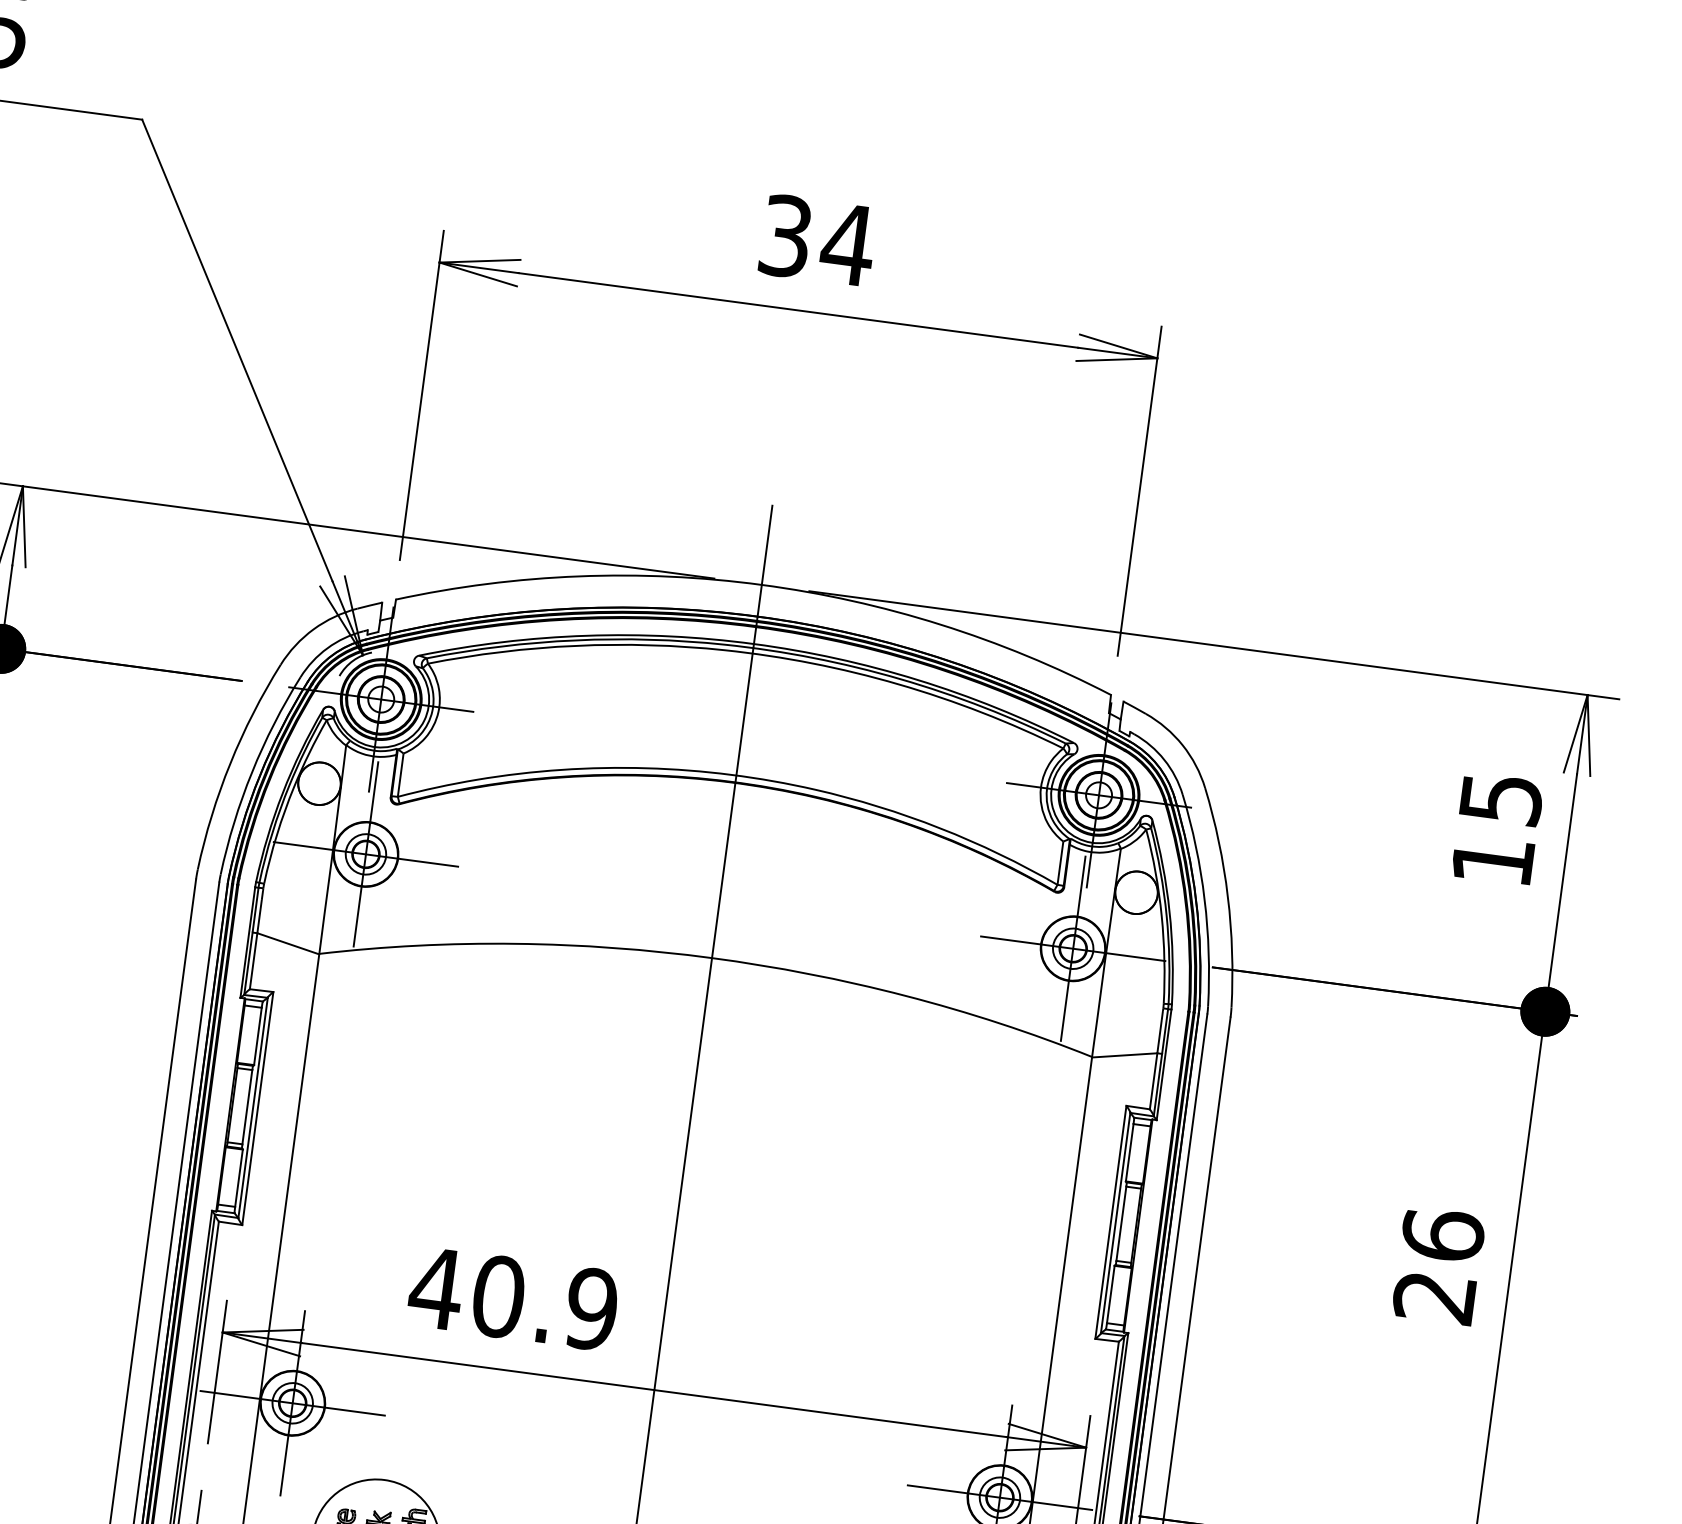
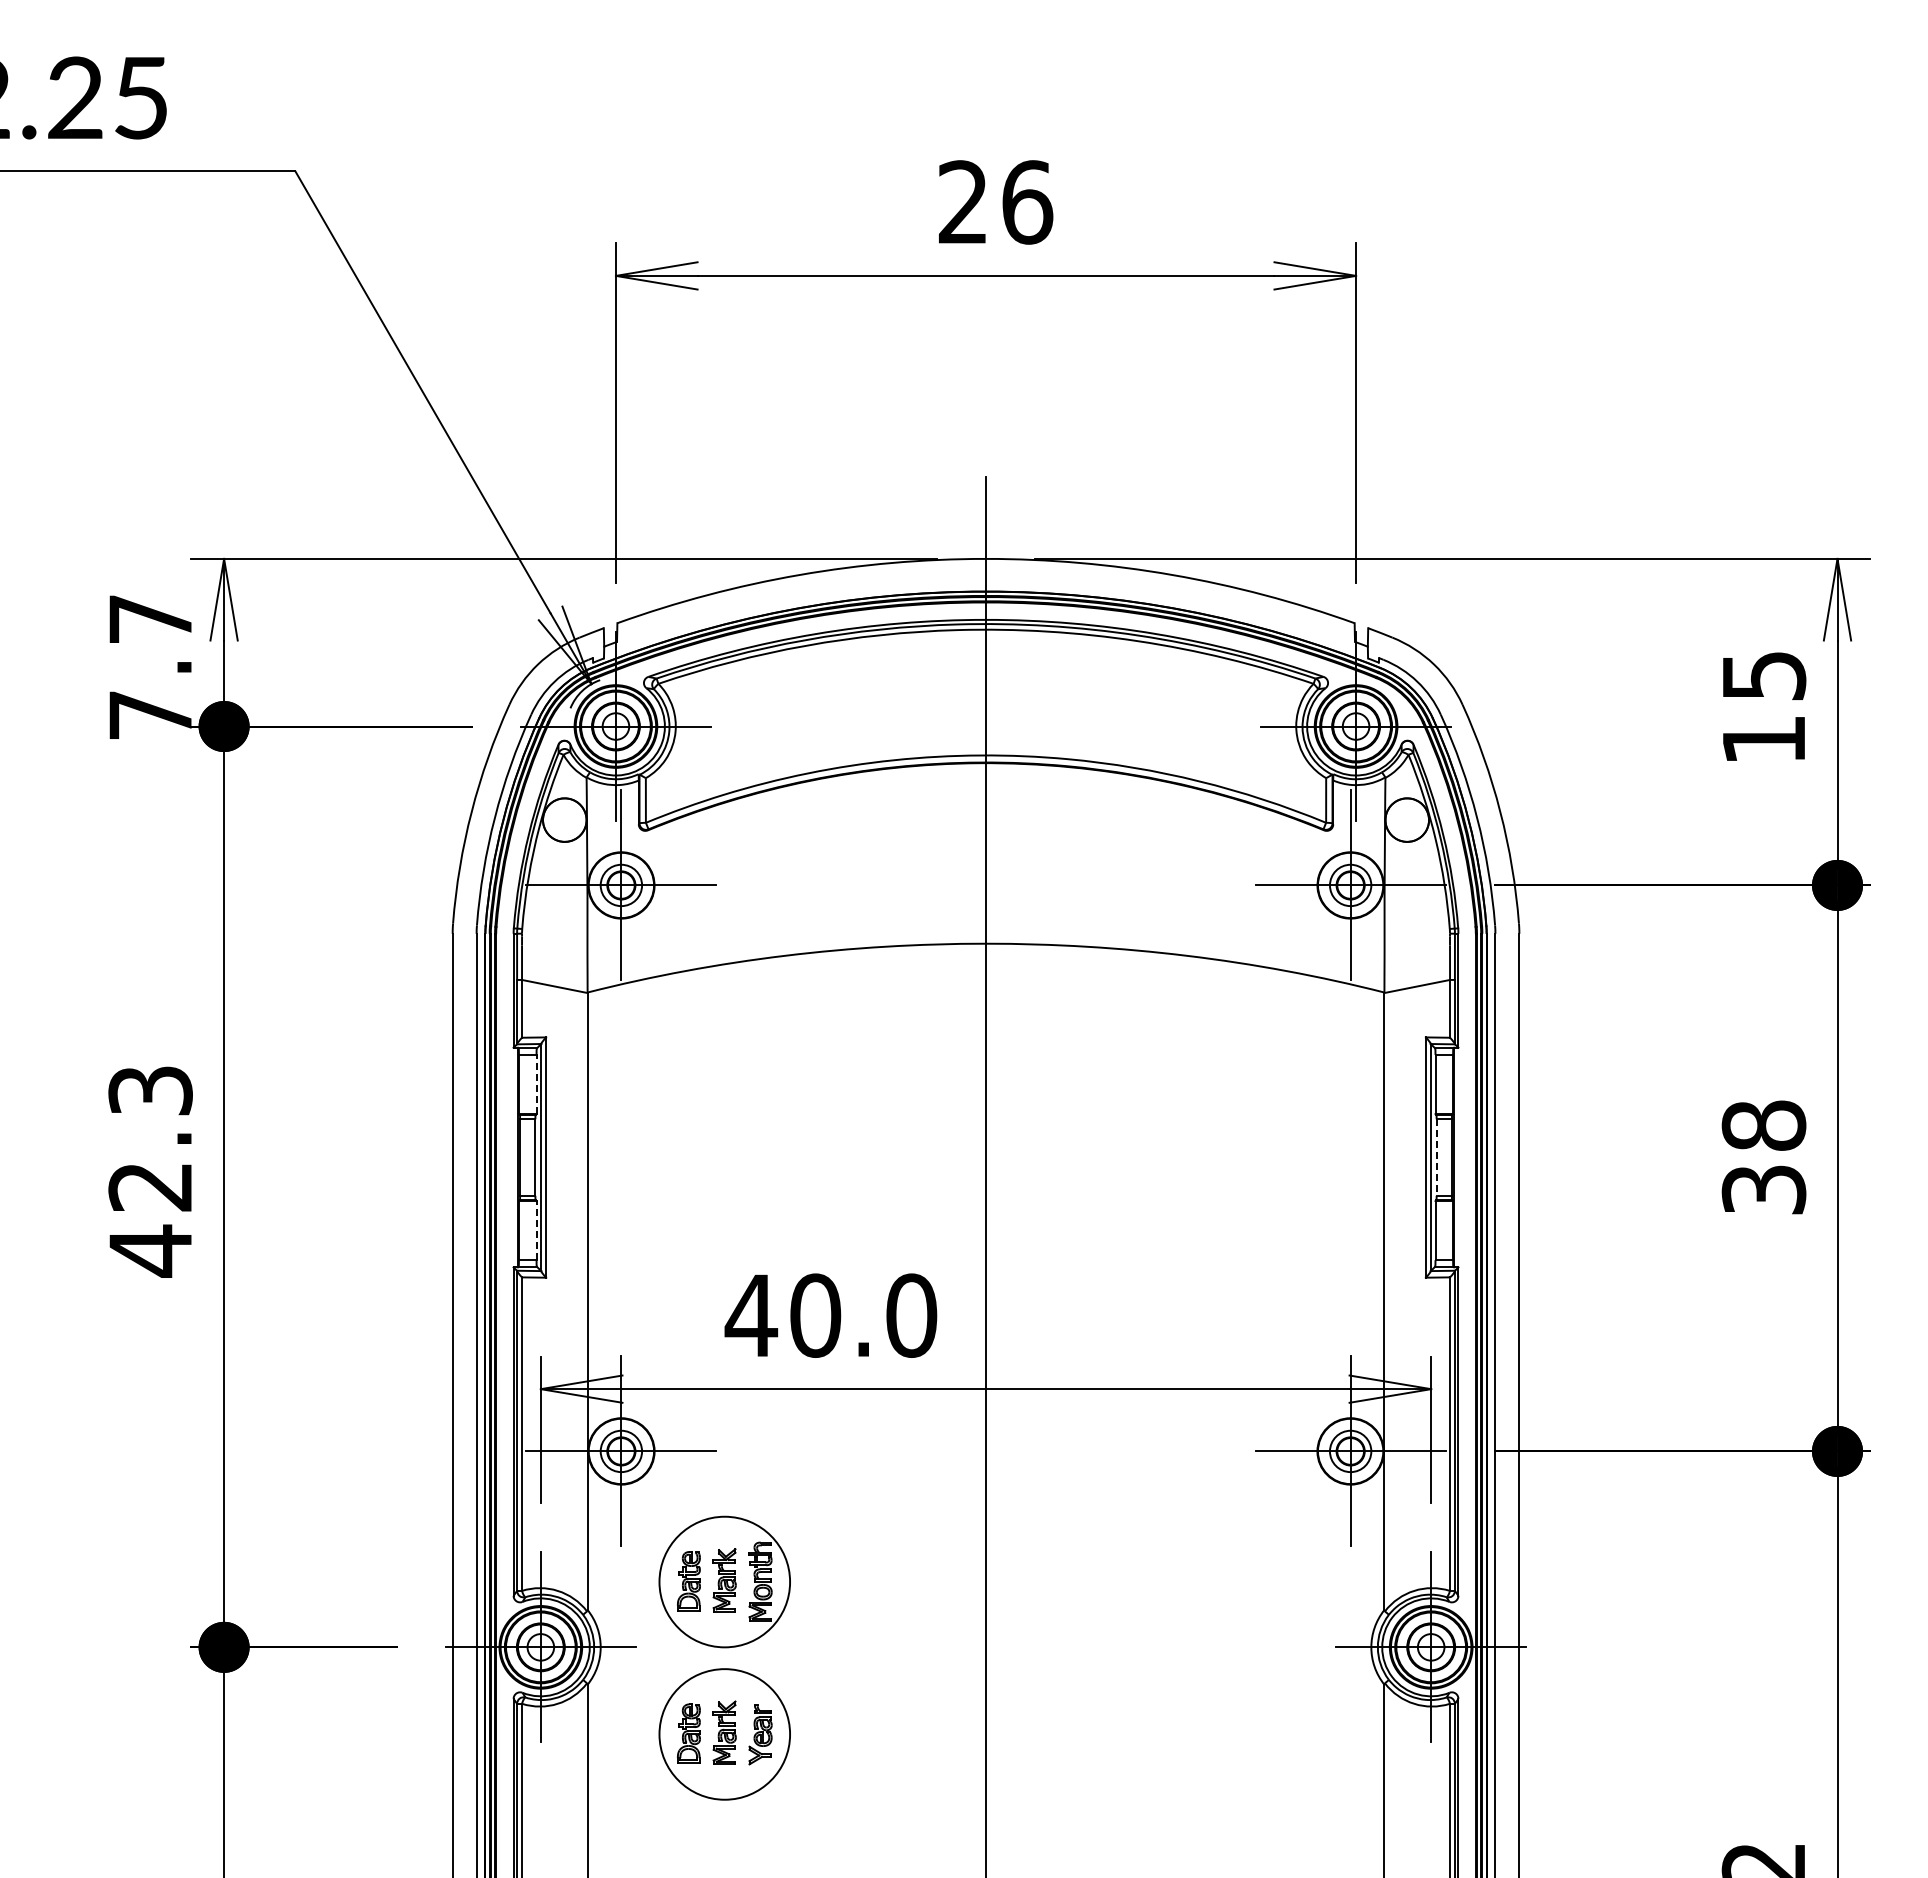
text: (818, 240) -> (996, 202), 34 -> 26
line: (257, 1036) -> (536, 1084), solid -> dashed
line: (238, 1178) -> (536, 1230), solid -> dashed
line: (1121, 1224) -> (1436, 1158), solid -> dashed
text: (1438, 1266) -> (1763, 1157), 26 -> 38
text: (591, 1309) -> (911, 1315), 40.9 -> 40.0

